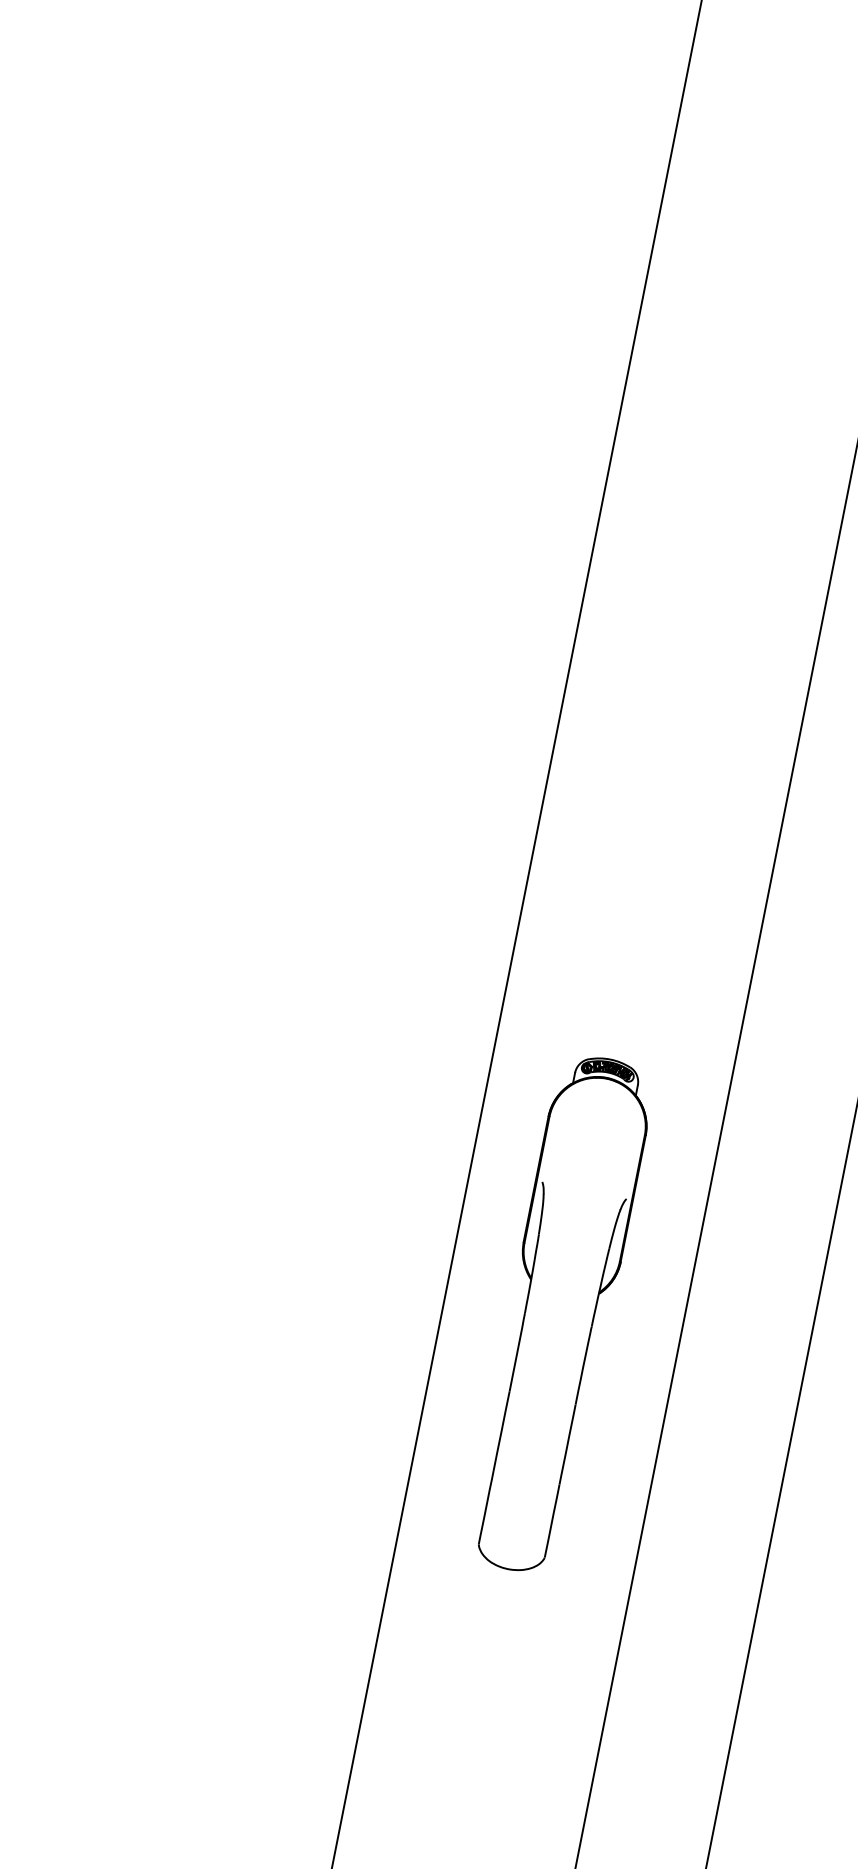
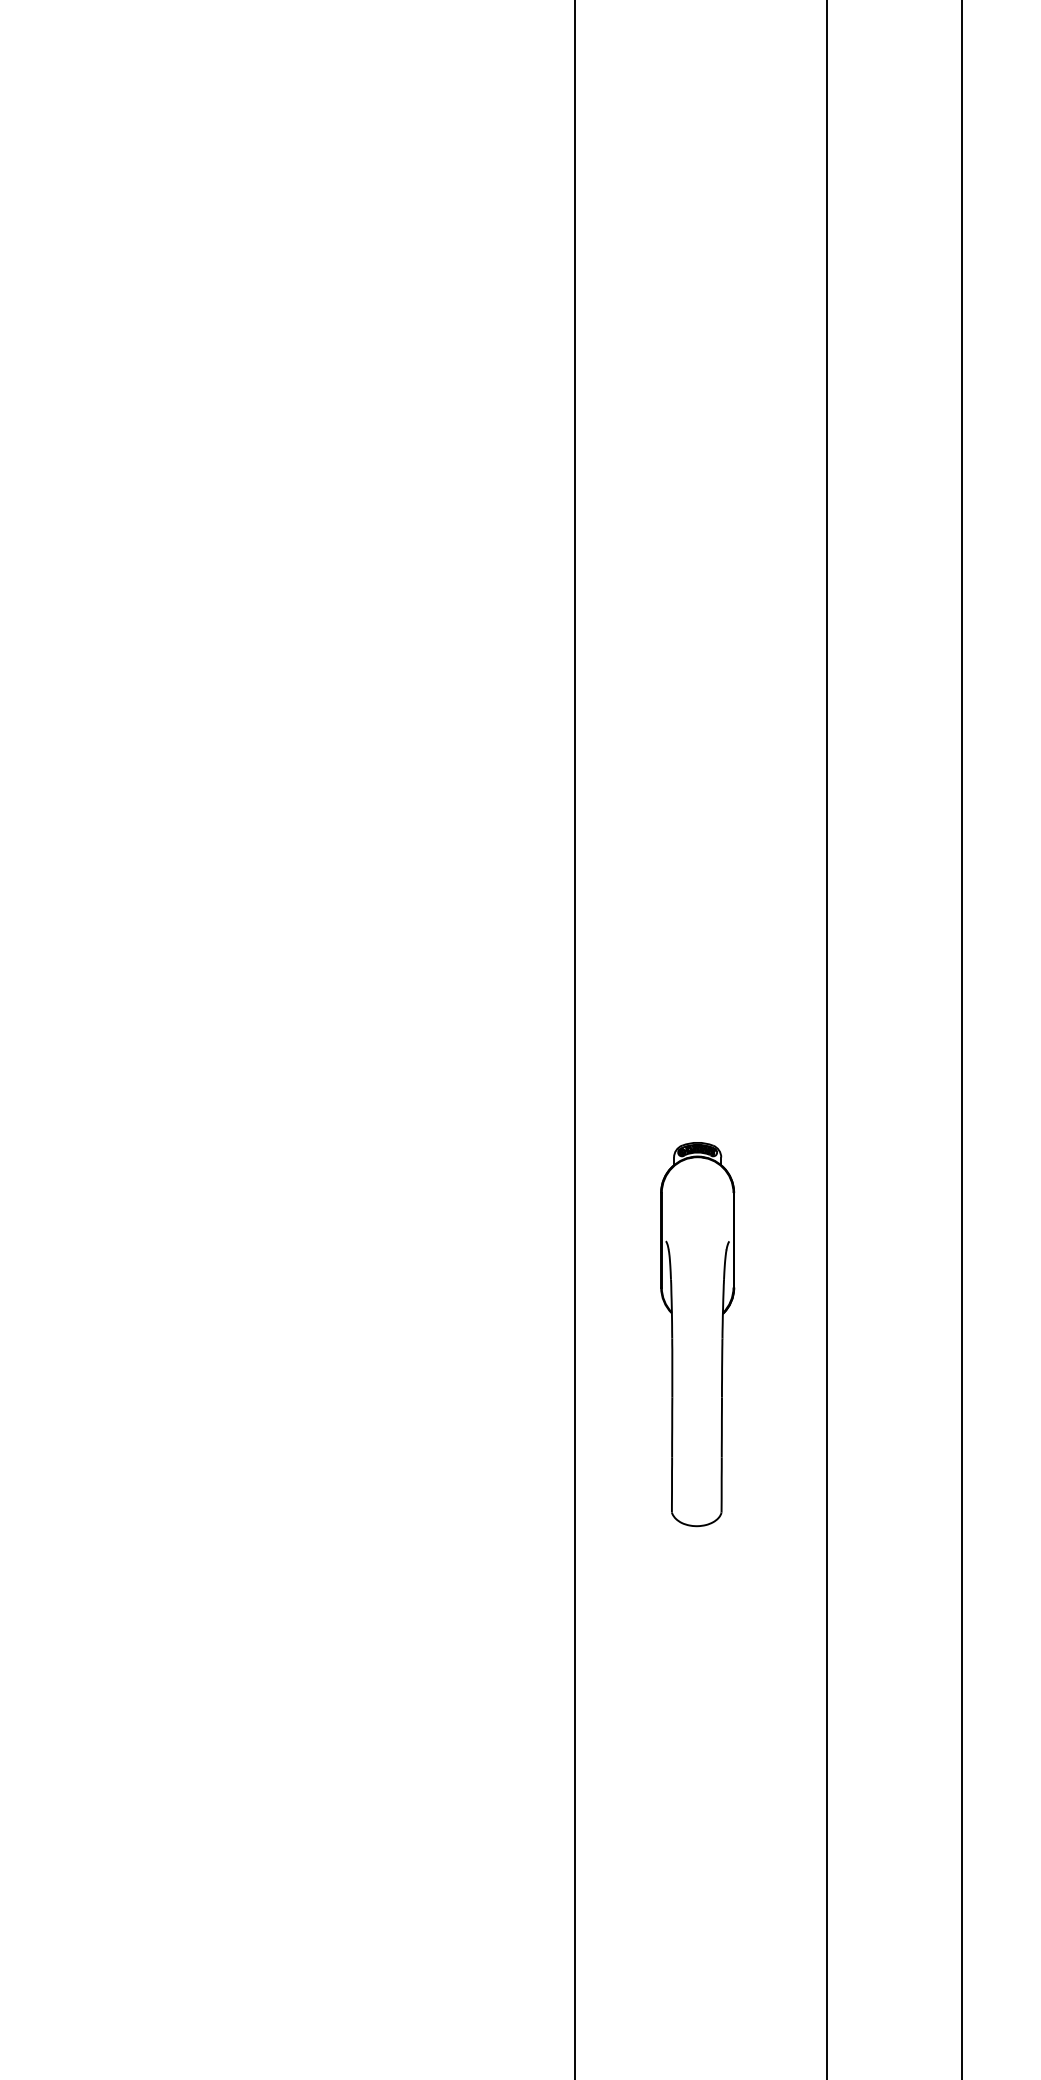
part: (559, 1314) -> (697, 1334), size x0.7

